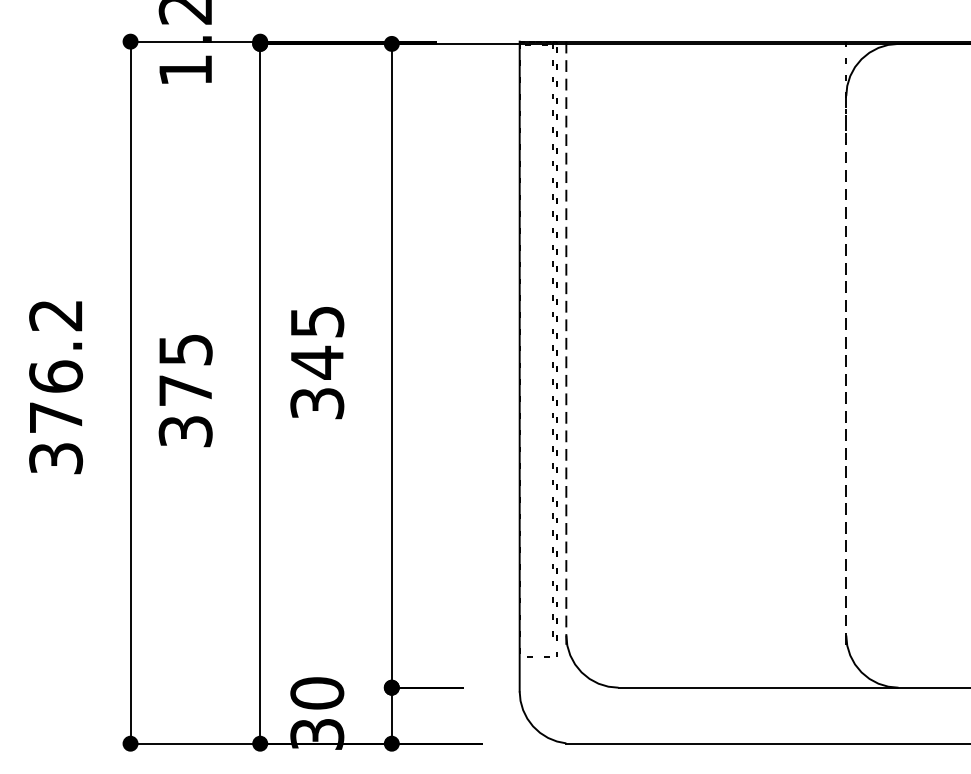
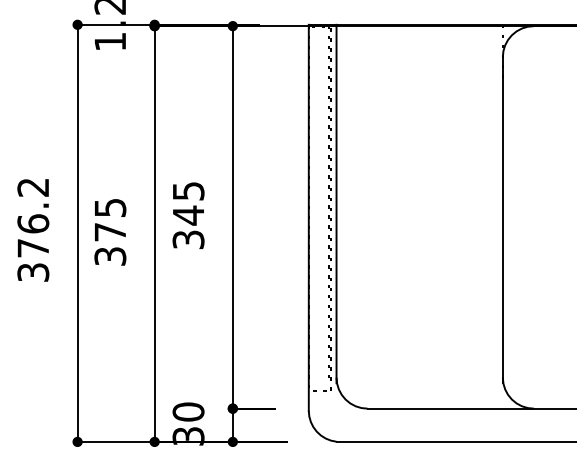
line: (566, 344) -> (336, 204), dashed -> solid
line: (845, 371) -> (502, 220), dashed -> solid

